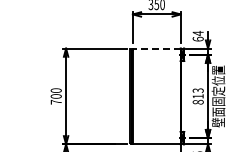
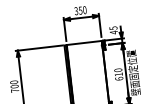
text: (197, 35) -> (113, 29), 64 -> 45
line: (156, 48) -> (84, 42), dashed -> solid
text: (197, 96) -> (118, 74), 813 -> 610

